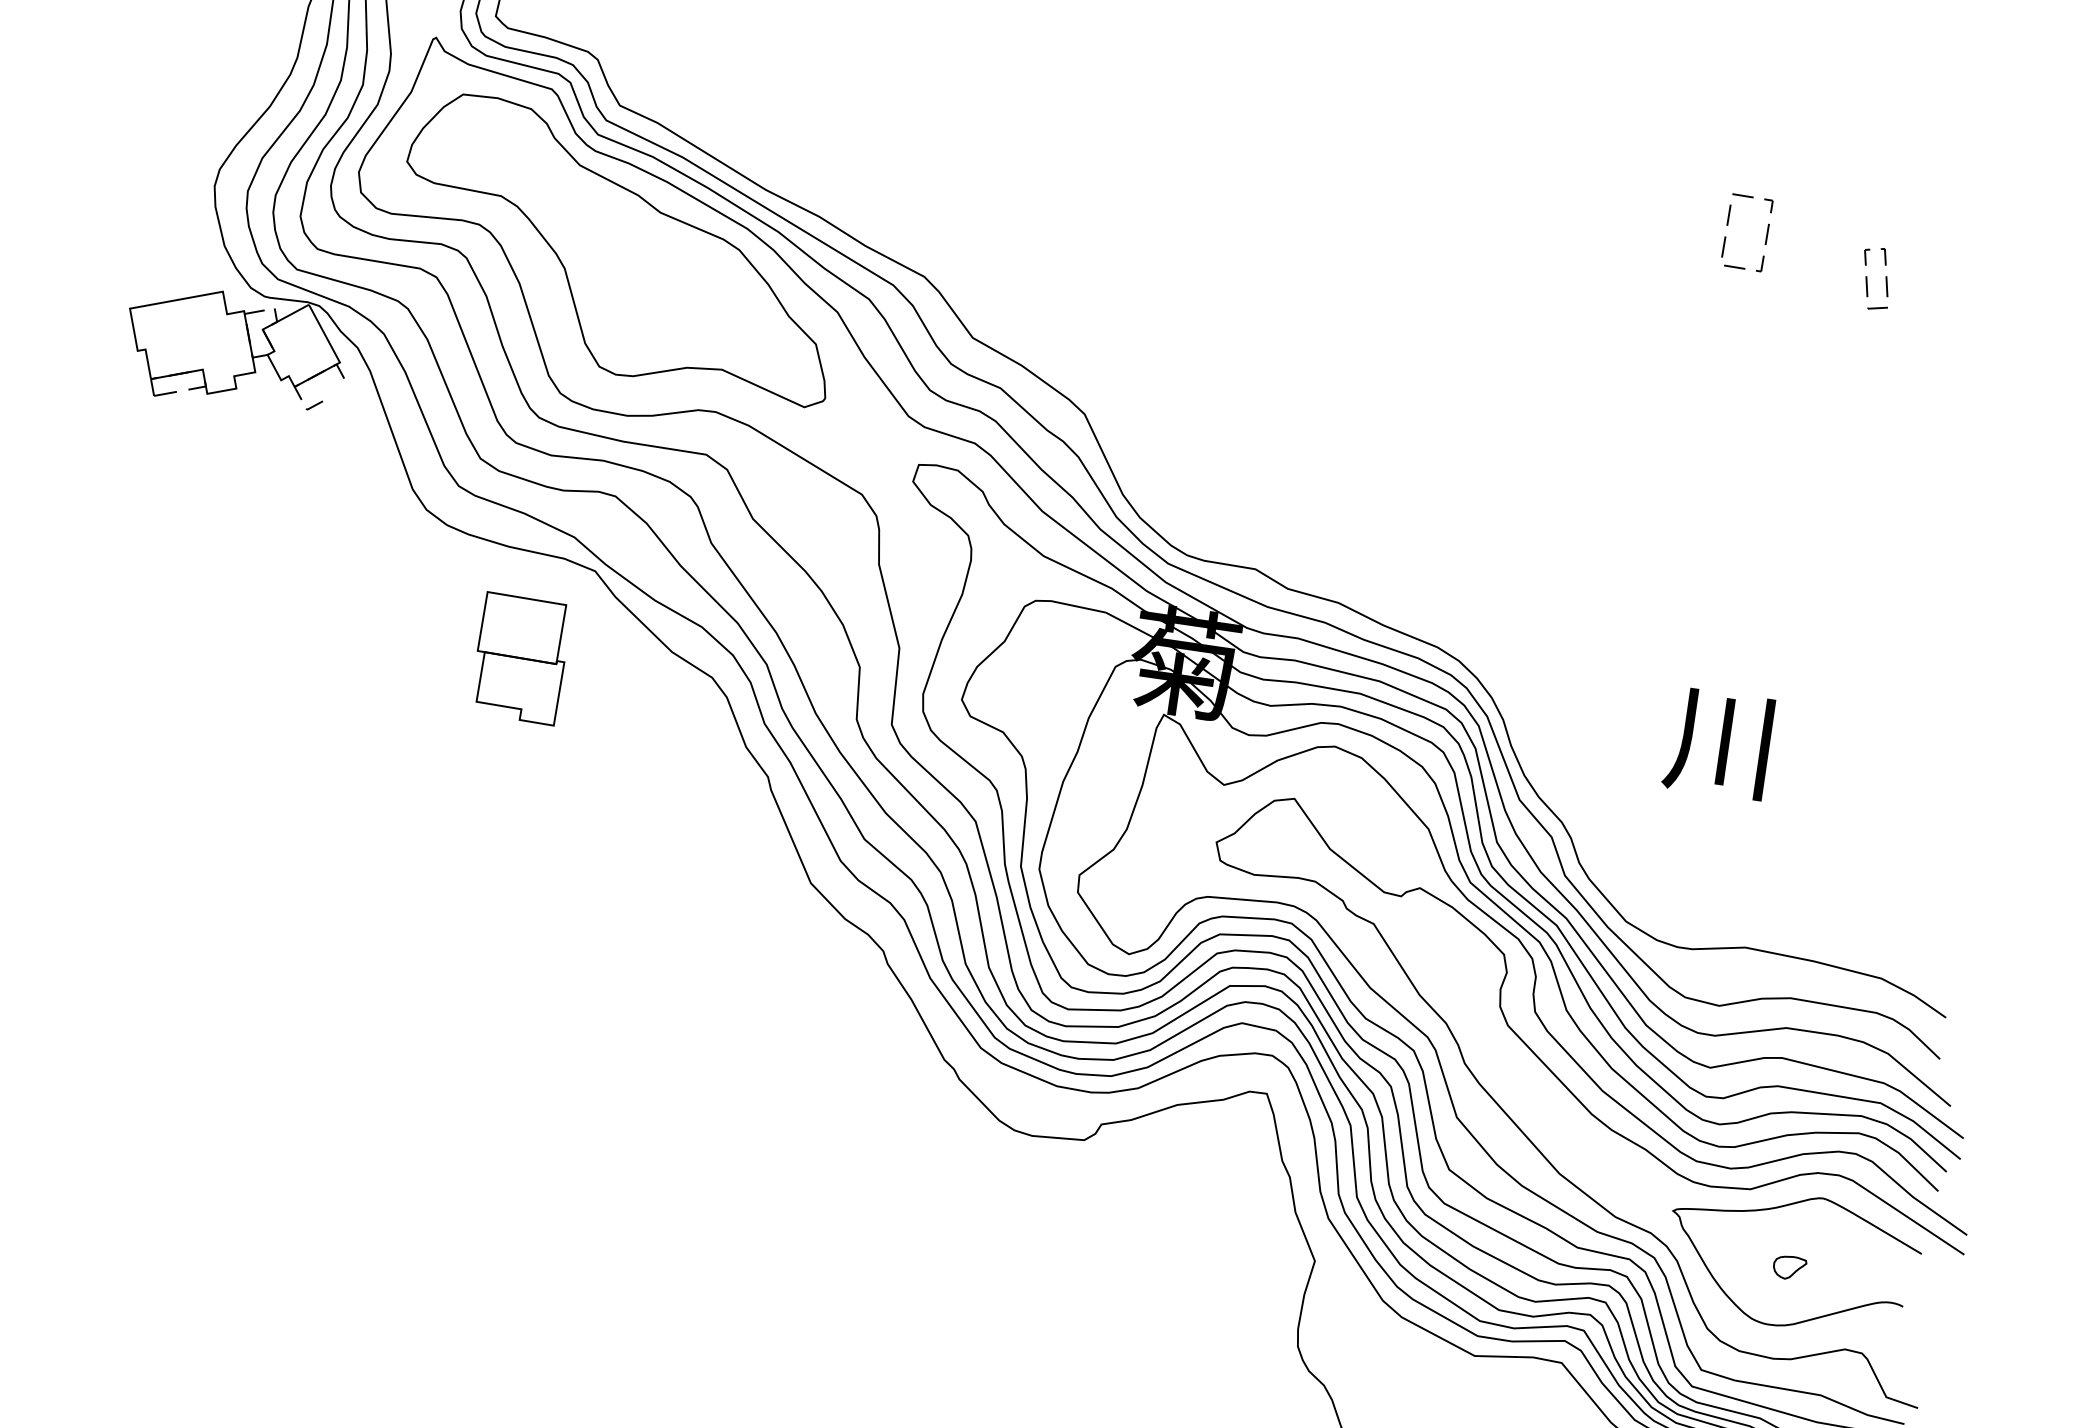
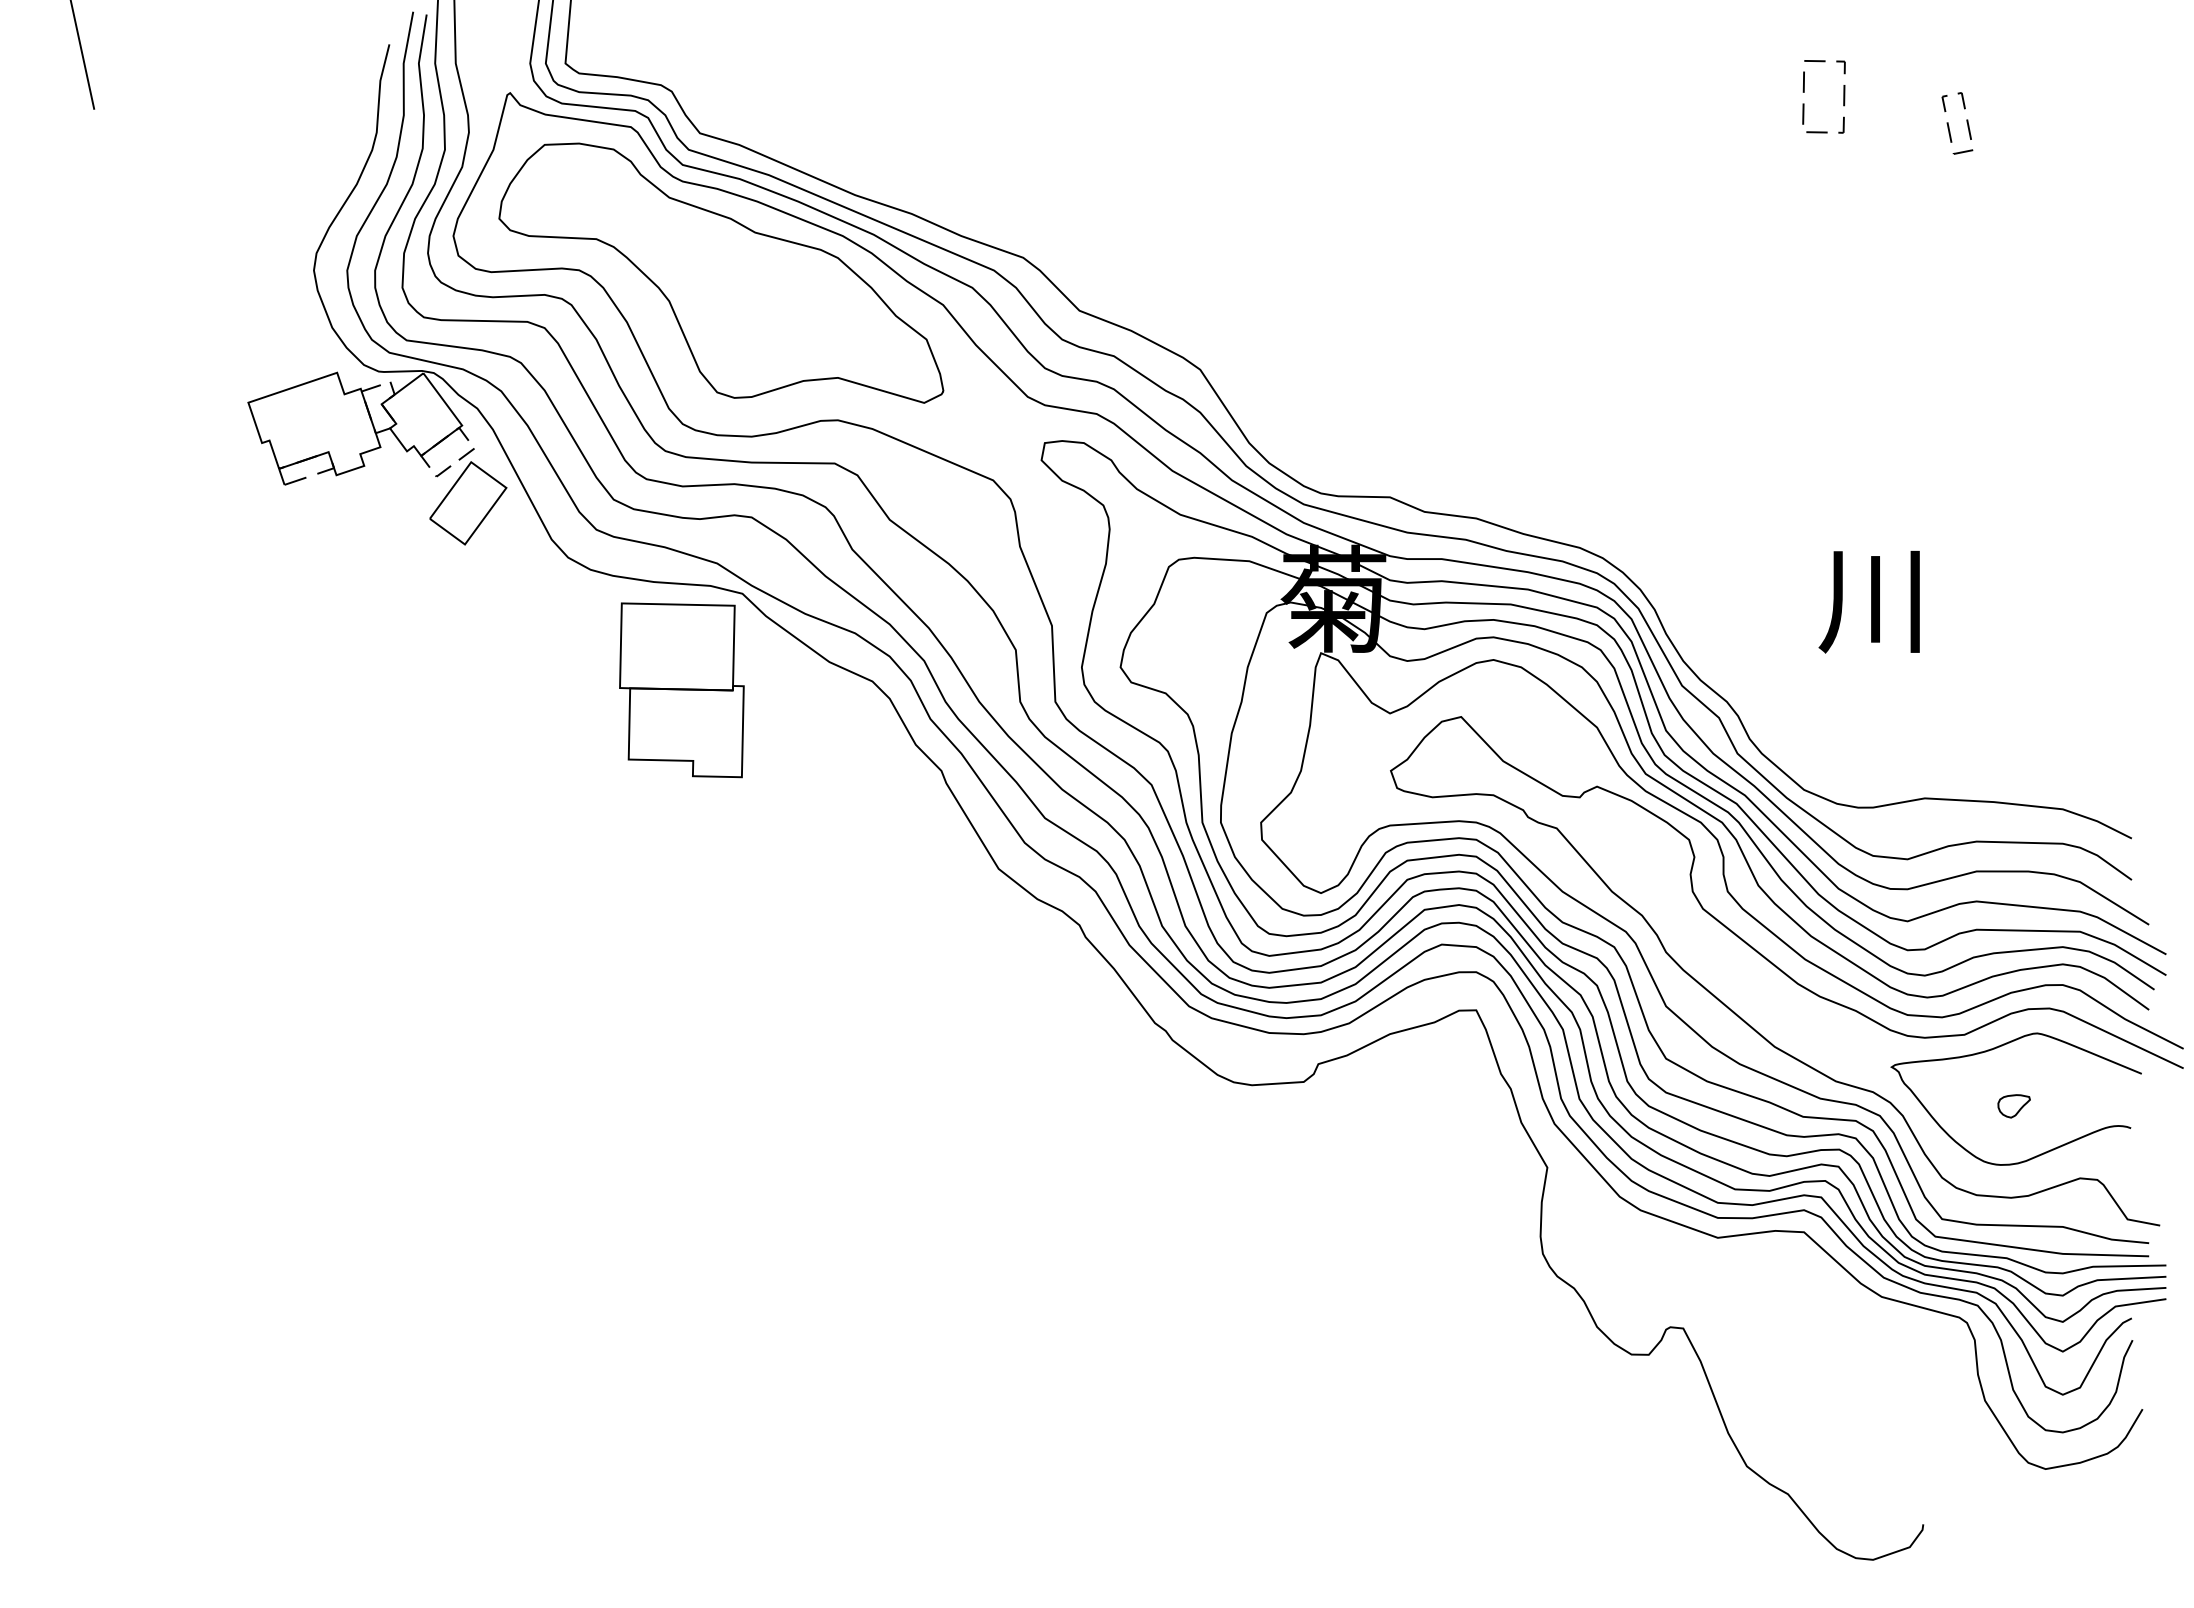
part: (335, 434) -> (468, 496), added
part: (520, 658) -> (681, 690), size x1.43

